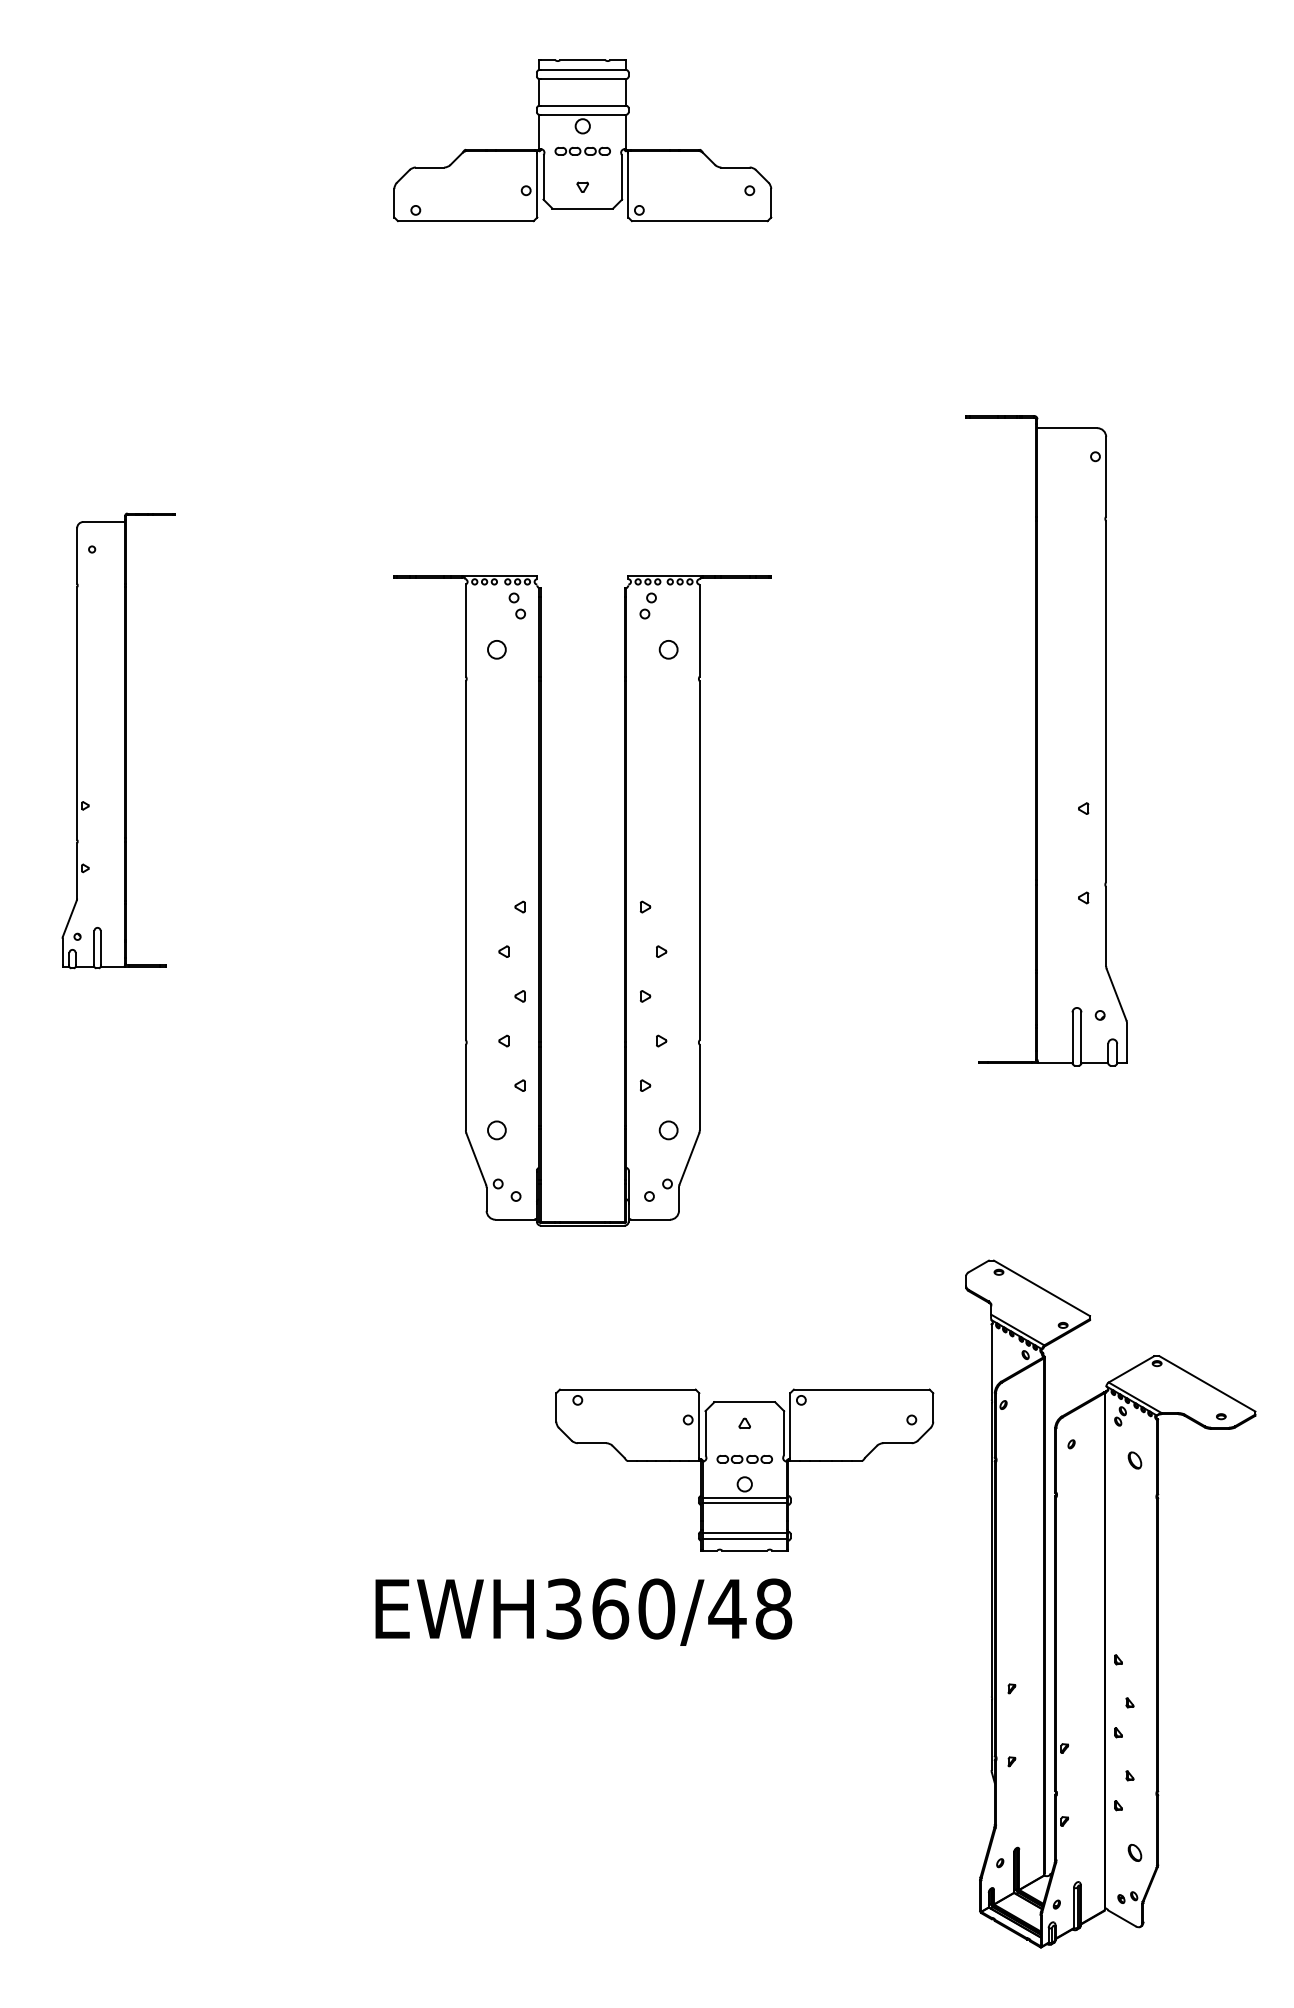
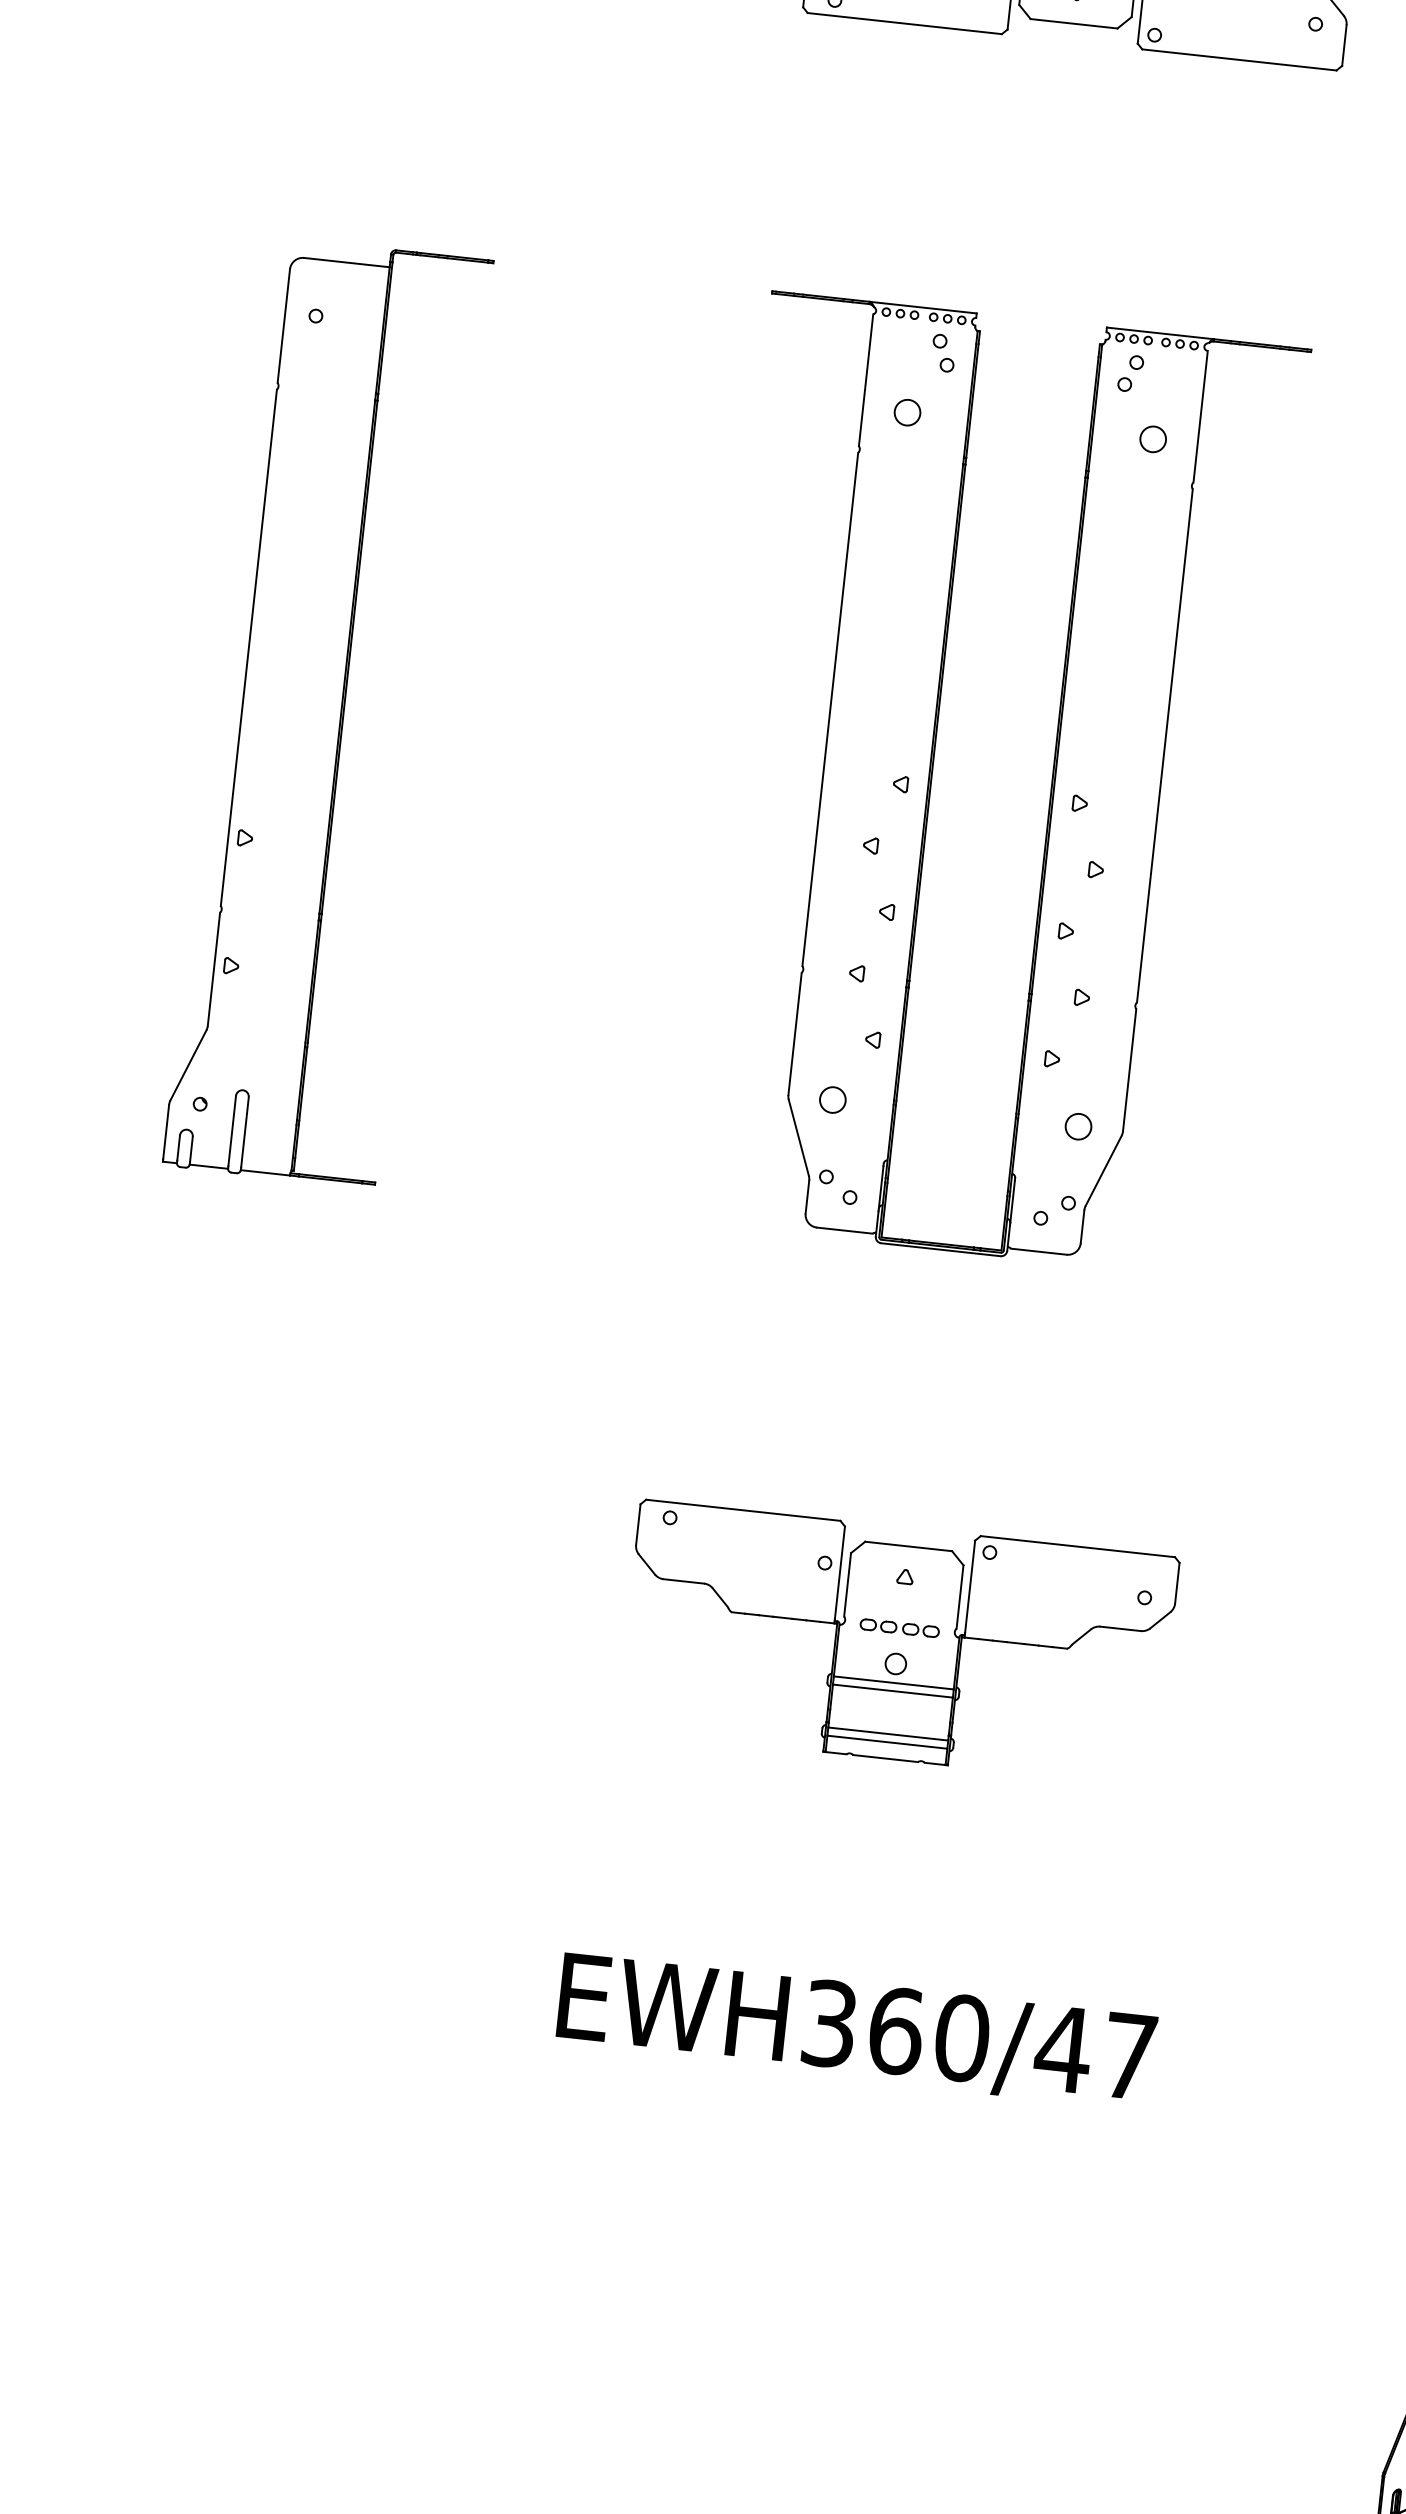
part: (118, 740) -> (327, 712), size x1.43
part: (541, 900) -> (932, 778), moved
part: (744, 1469) -> (897, 1642), moved
text: (773, 1608) -> (1129, 2055), EWH360/48 -> EWH360/47

